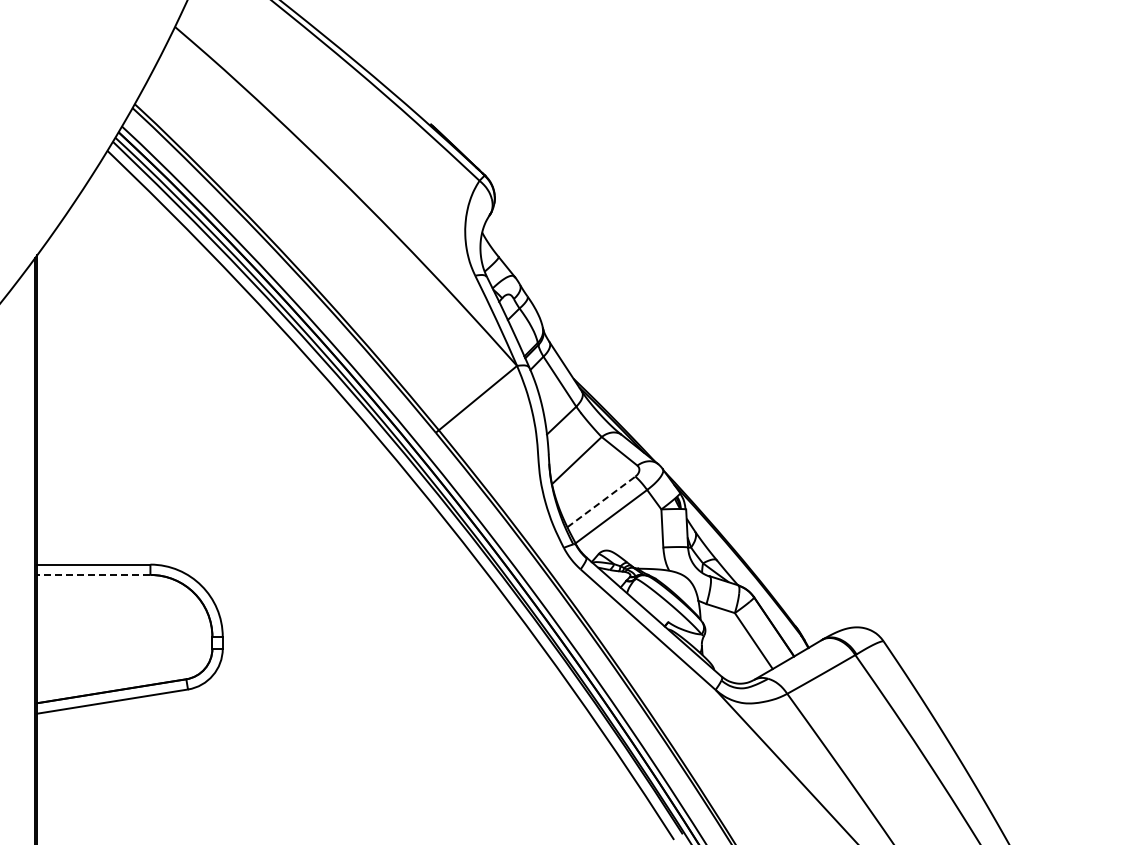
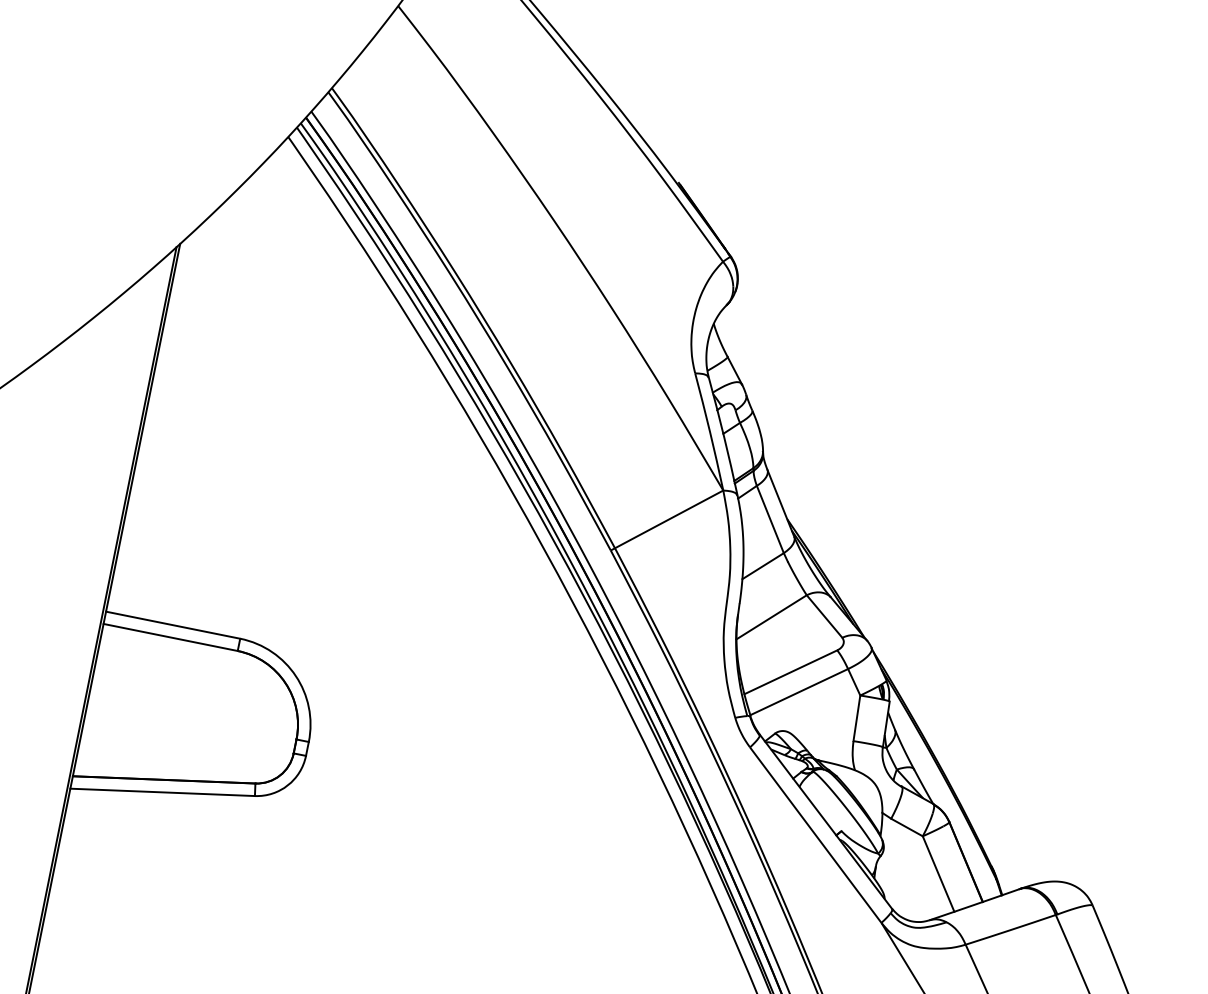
line: (601, 501) -> (791, 671), dashed -> solid
line: (93, 574) -> (170, 636), dashed -> solid

